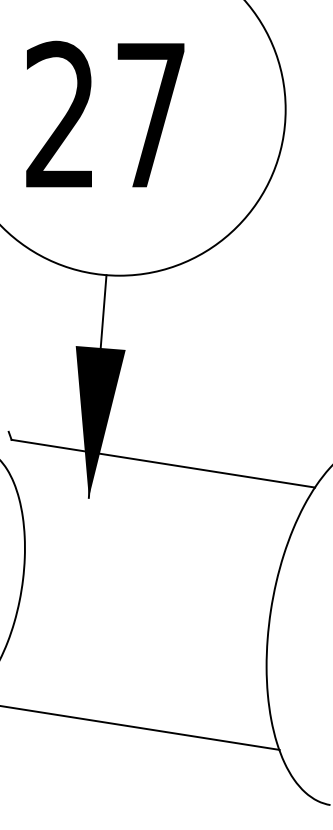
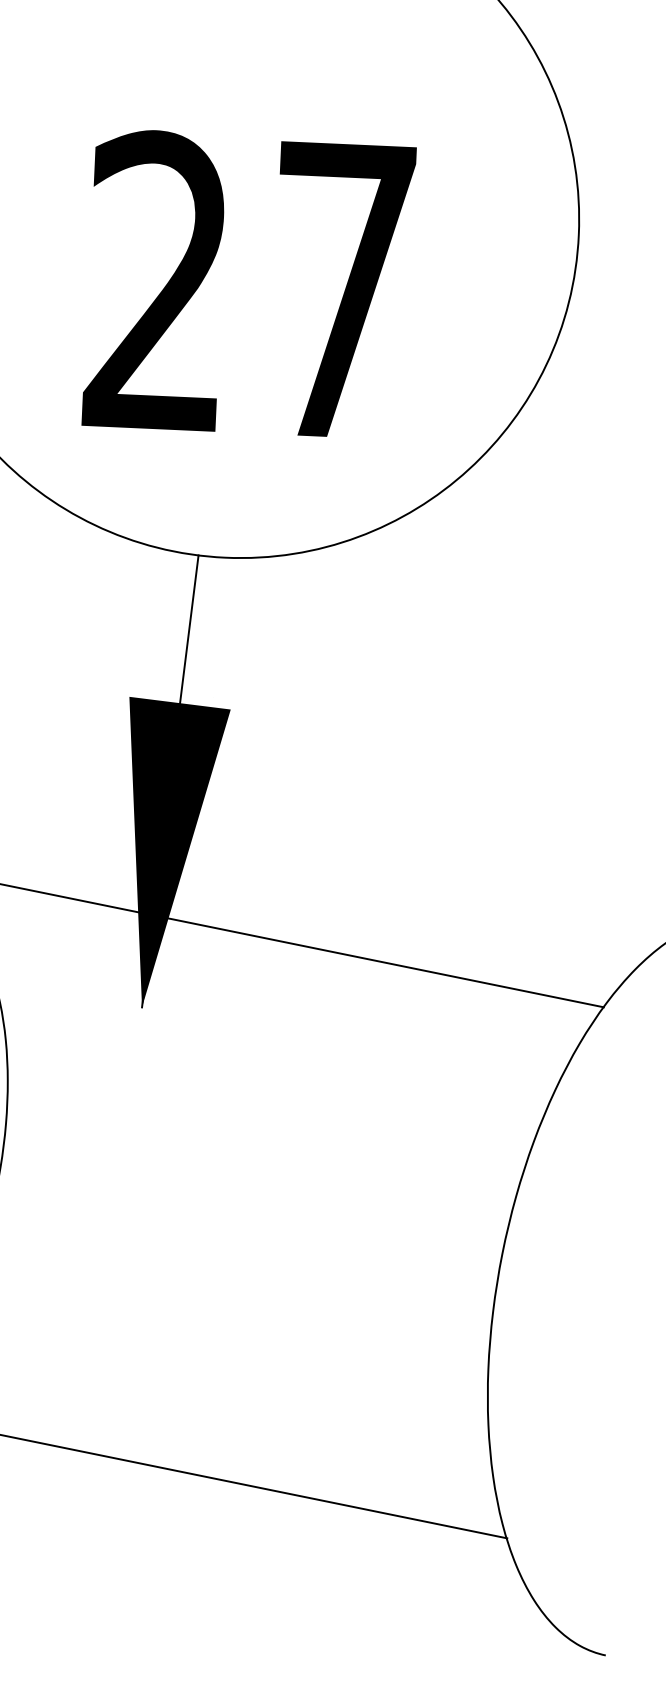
text: (105, 113) -> (249, 282), moved

